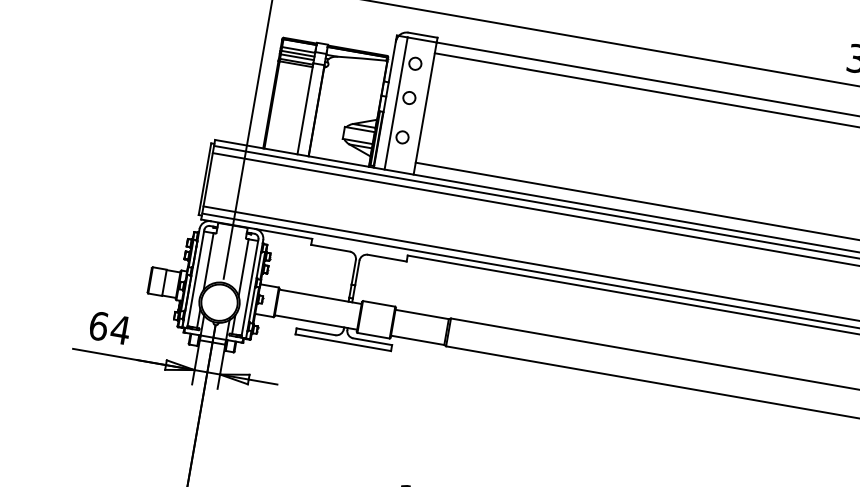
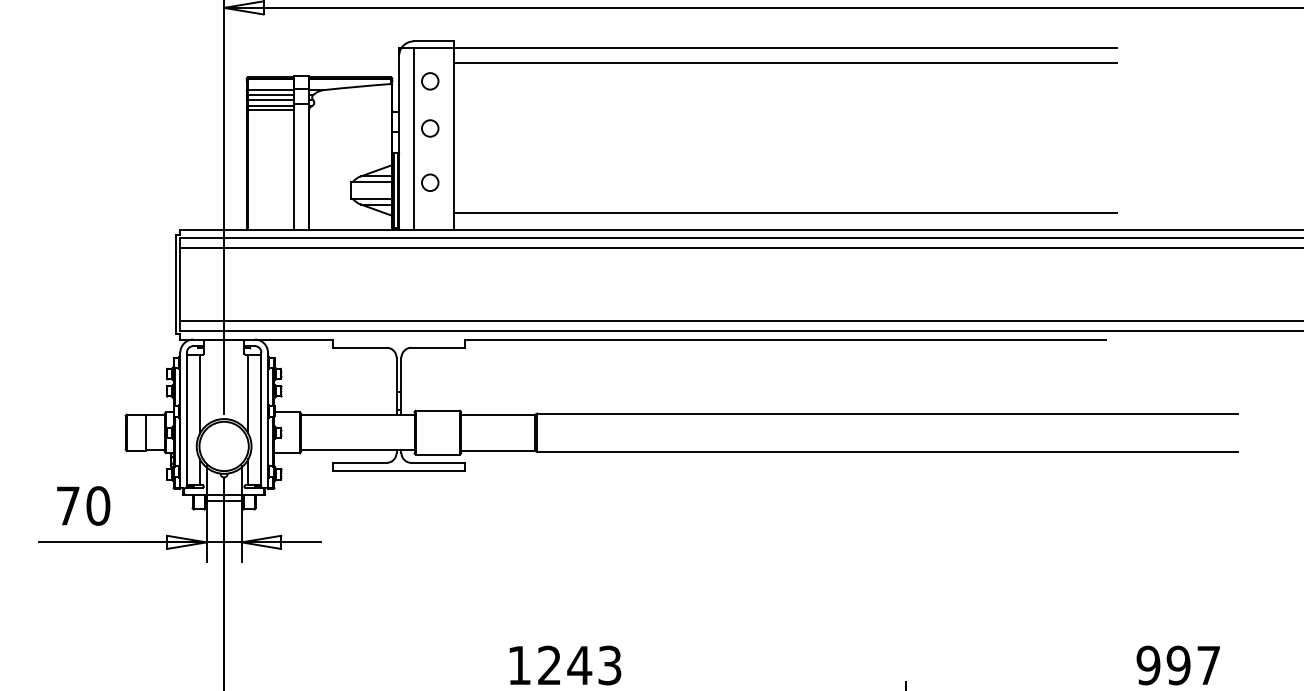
text: (109, 327) -> (83, 505), 64 -> 70

